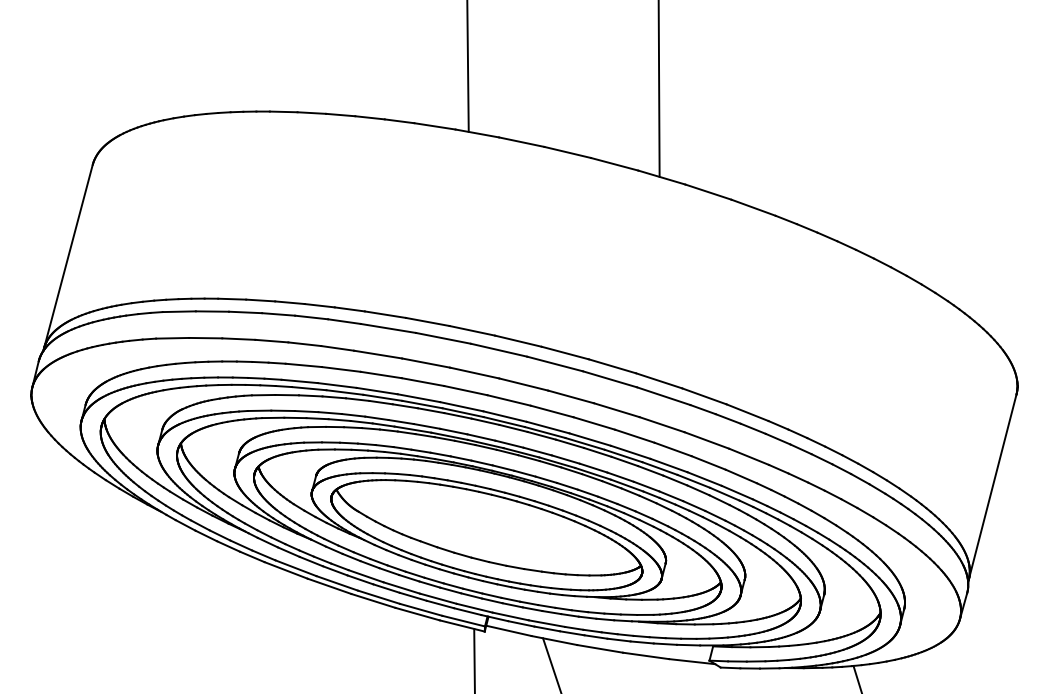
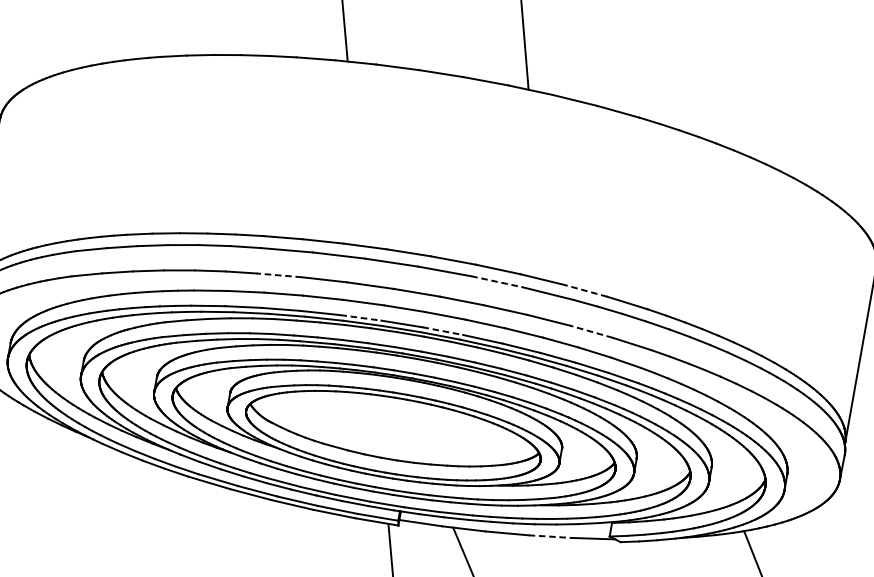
line: (377, 354) -> (278, 275), solid -> dashed
line: (610, 379) -> (497, 281), solid -> dashed
line: (704, 396) -> (586, 290), solid -> dashed
line: (462, 406) -> (361, 317), solid -> dashed
line: (548, 427) -> (443, 331), solid -> dashed
line: (706, 440) -> (591, 331), solid -> dashed
line: (646, 655) -> (550, 536), solid -> dashed

